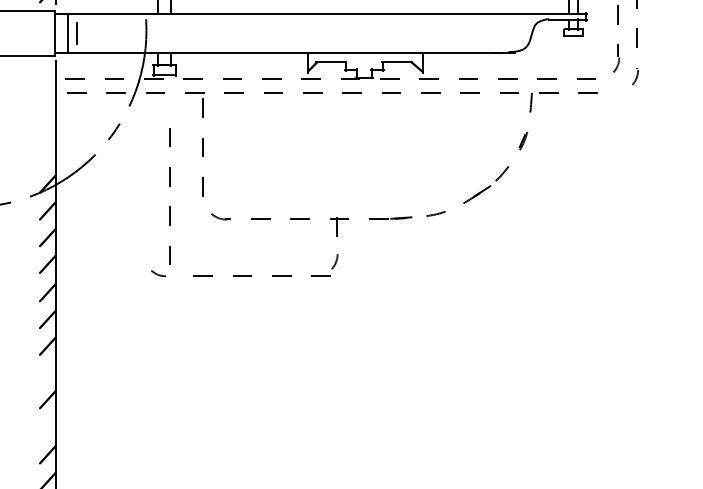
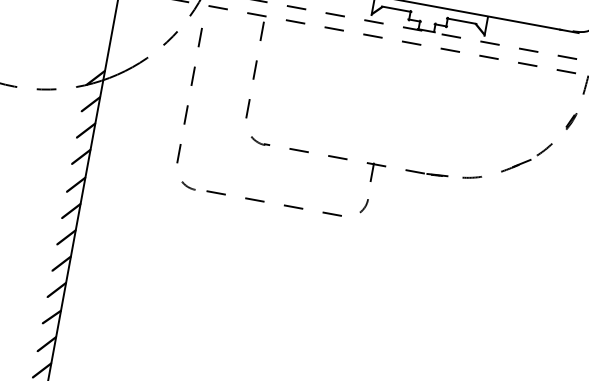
line: (169, 186) -> (190, 85), moved
line: (251, 275) -> (263, 201), moved
fill: (47, 372) -> (61, 263), added
fill: (47, 427) -> (51, 317), added

